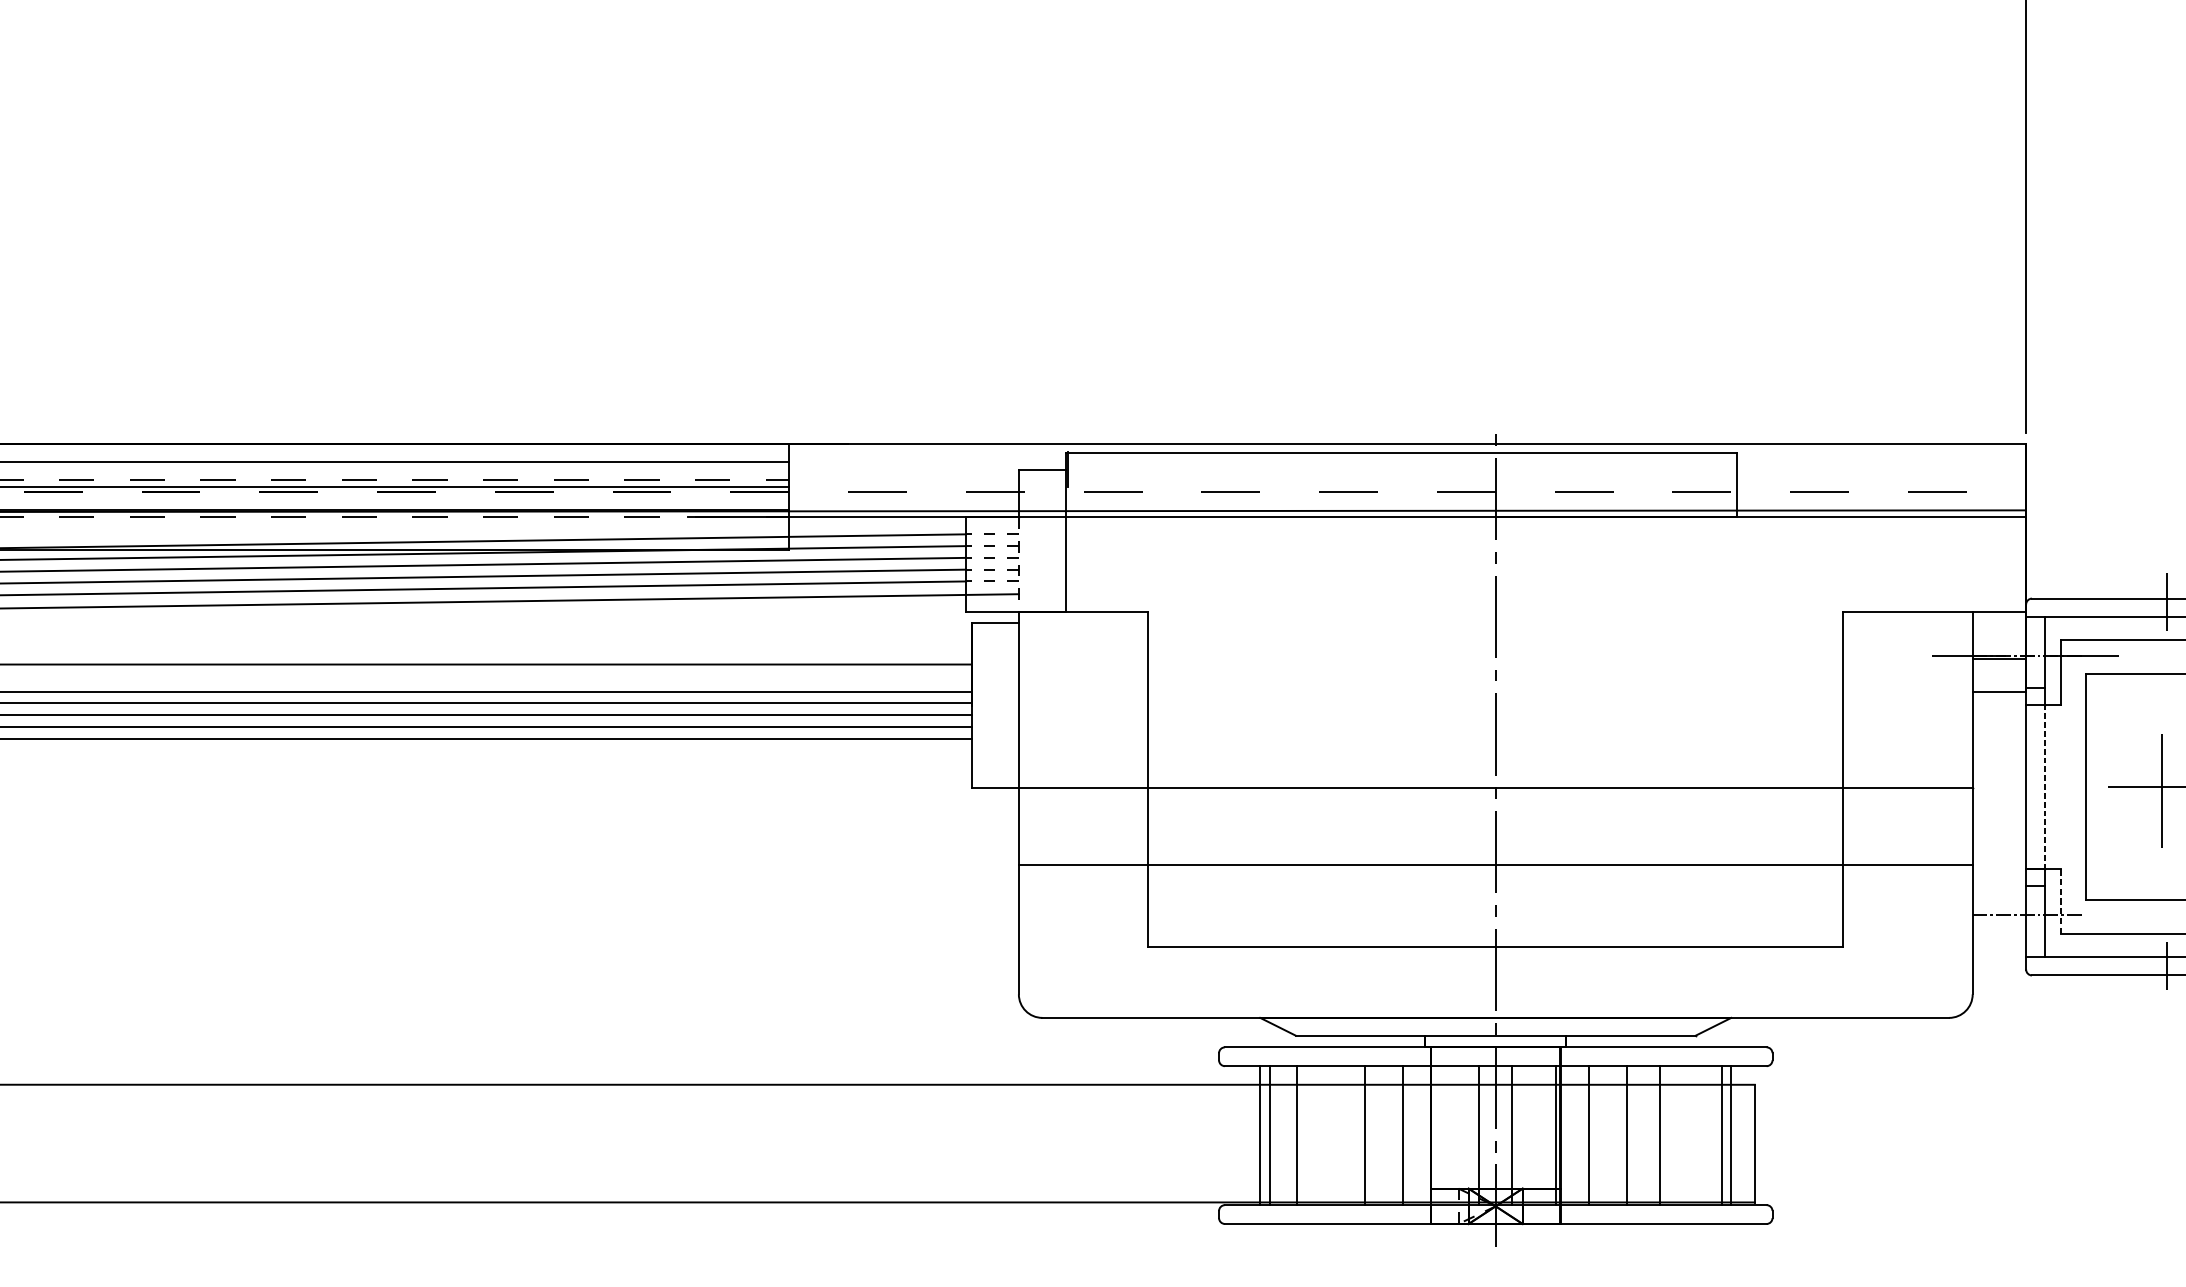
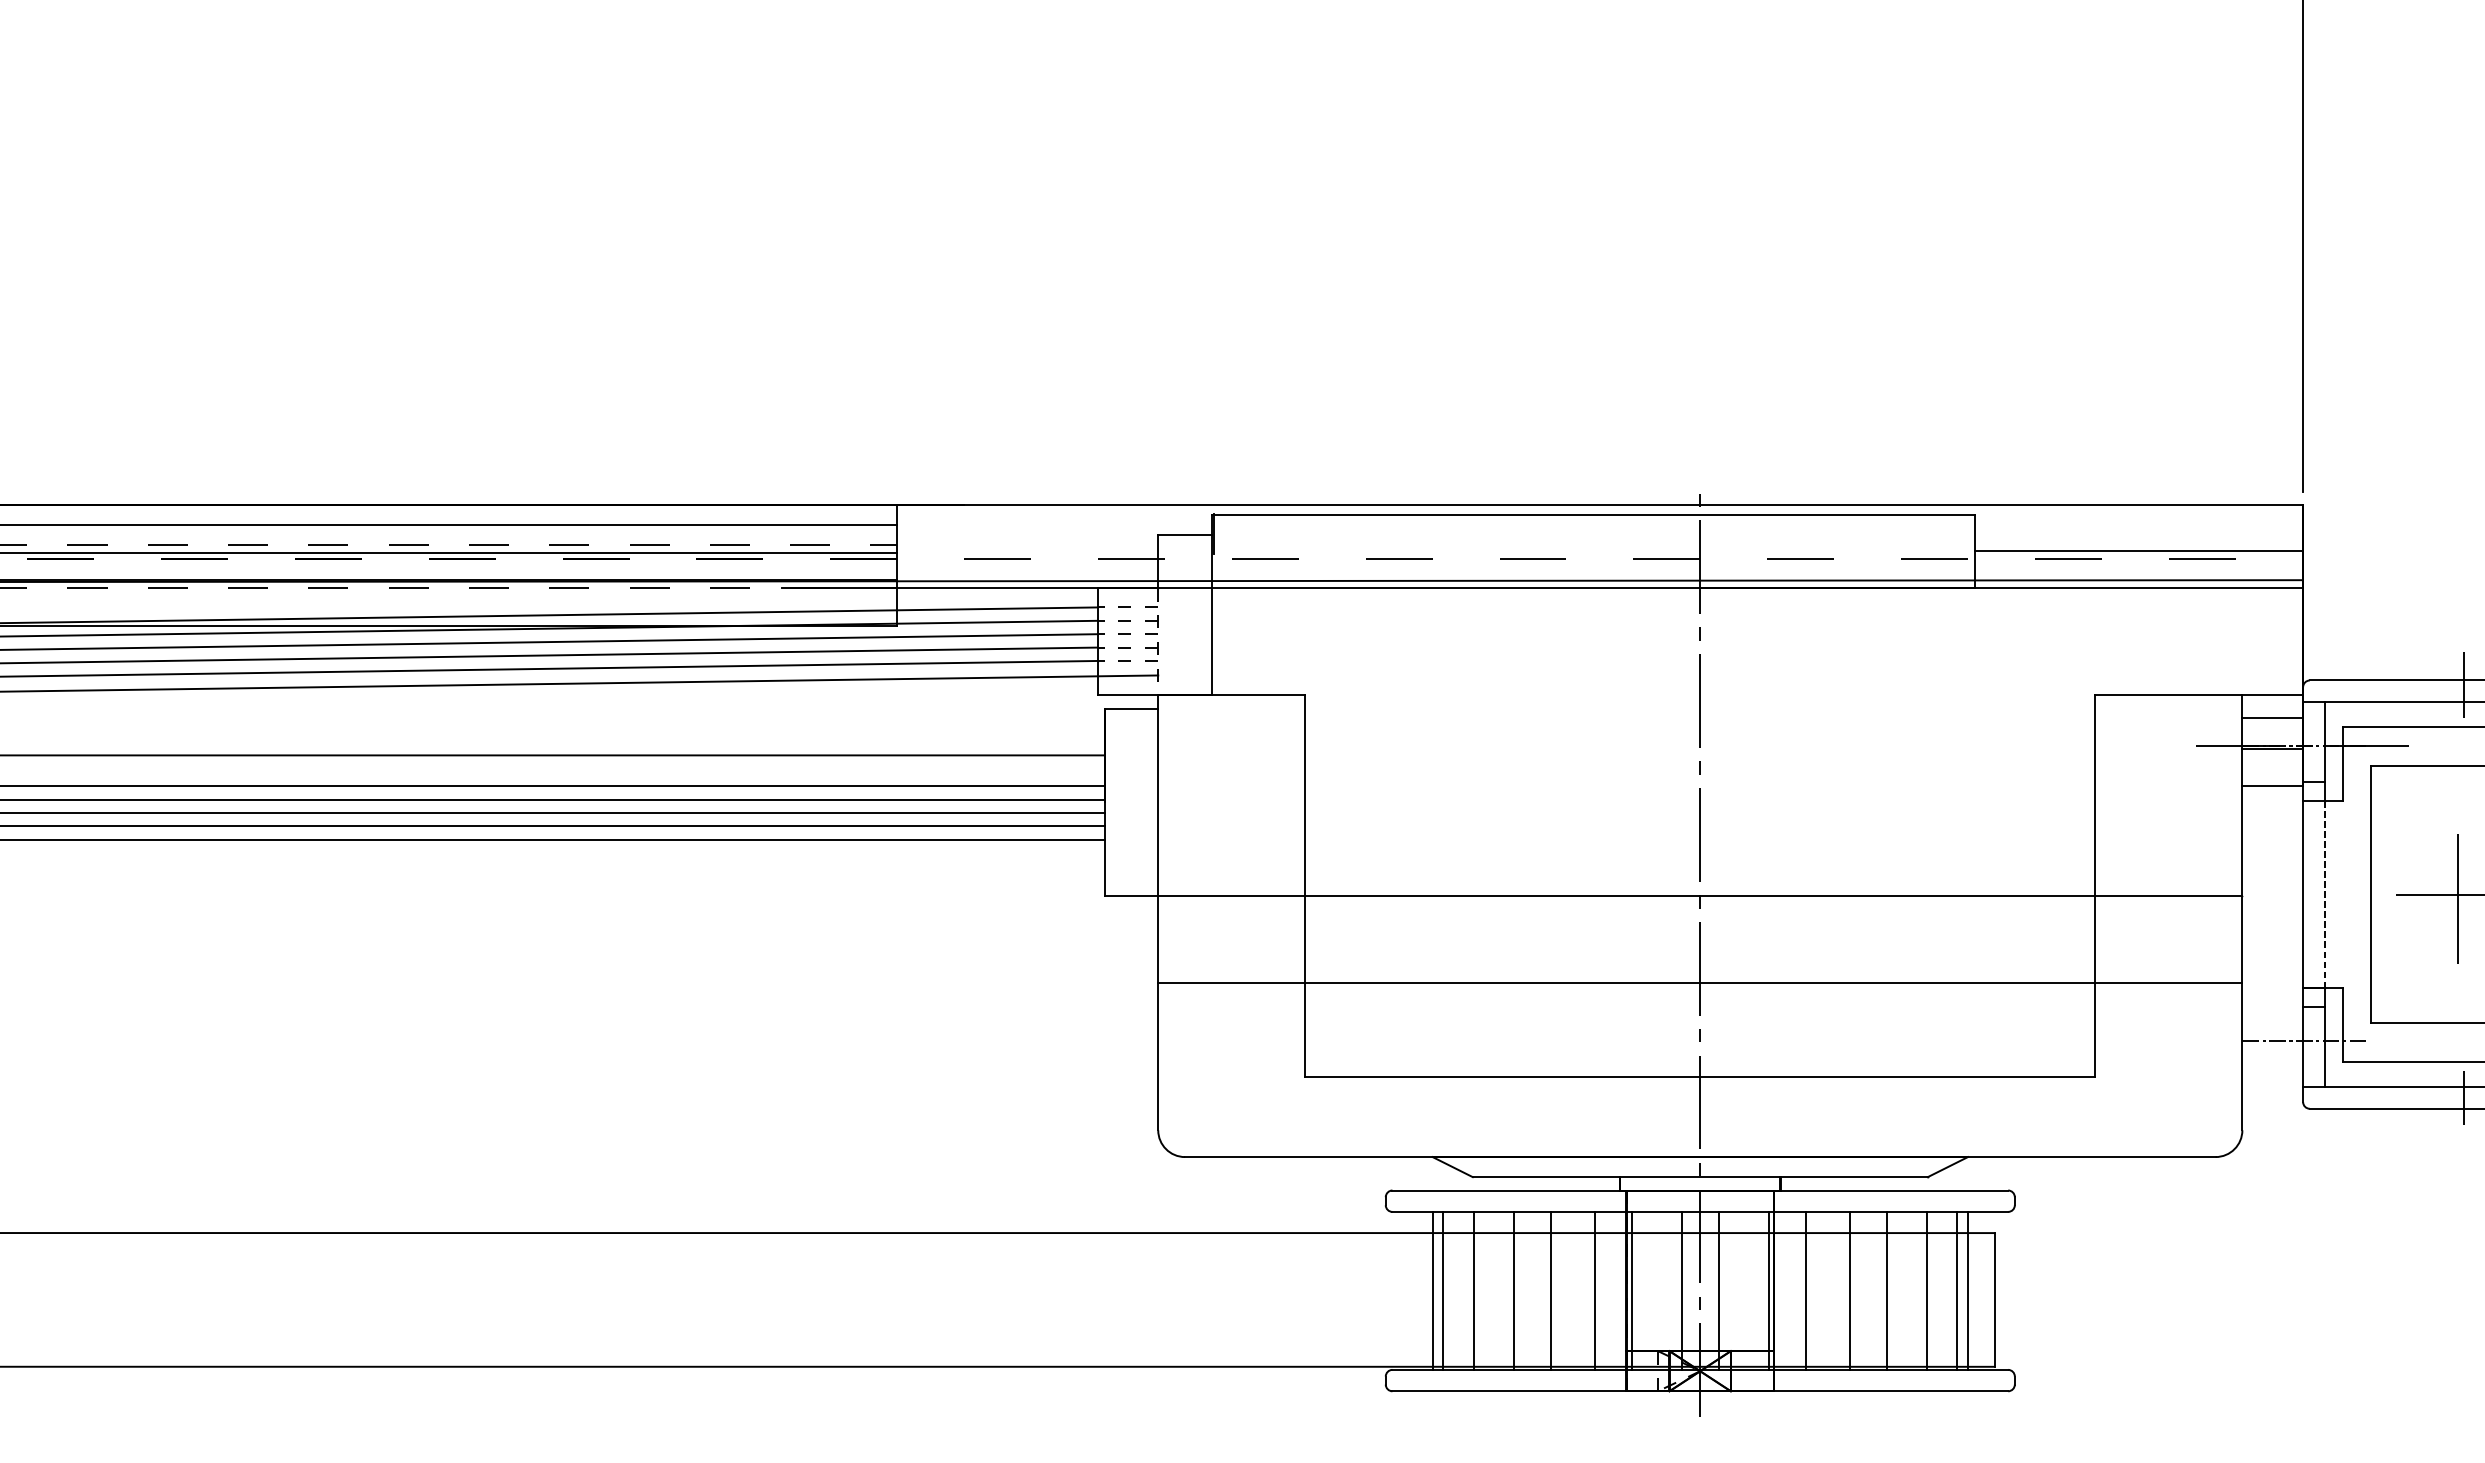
line: (1881, 484) -> (2138, 550), added
line: (1999, 631) -> (2272, 717), added
line: (2061, 902) -> (2343, 1025), dashed -> solid
line: (1331, 1135) -> (1513, 1290), added
line: (1436, 1135) -> (1632, 1290), added
line: (1694, 1135) -> (1926, 1290), added

